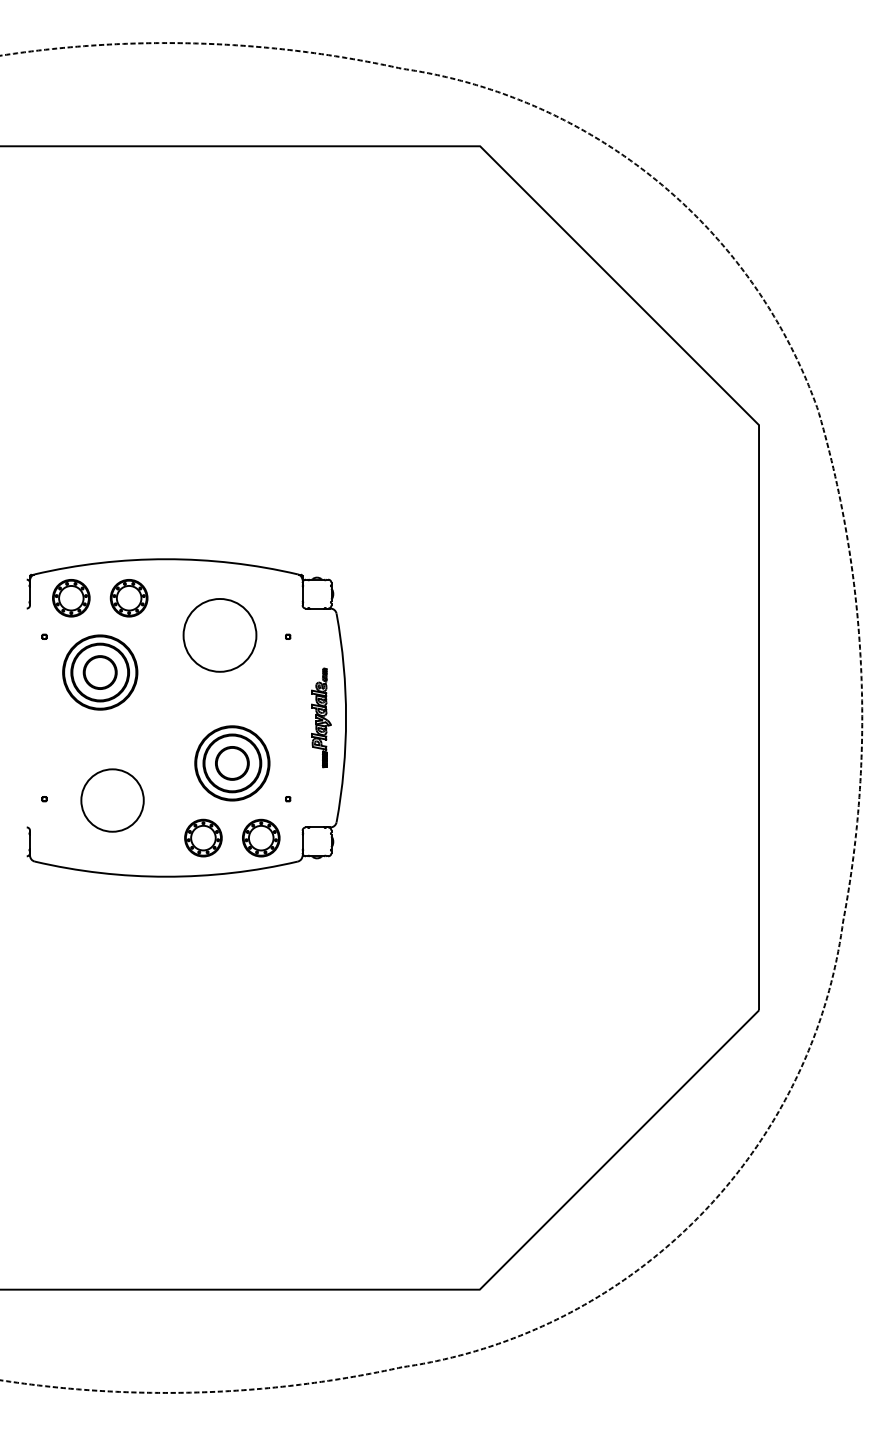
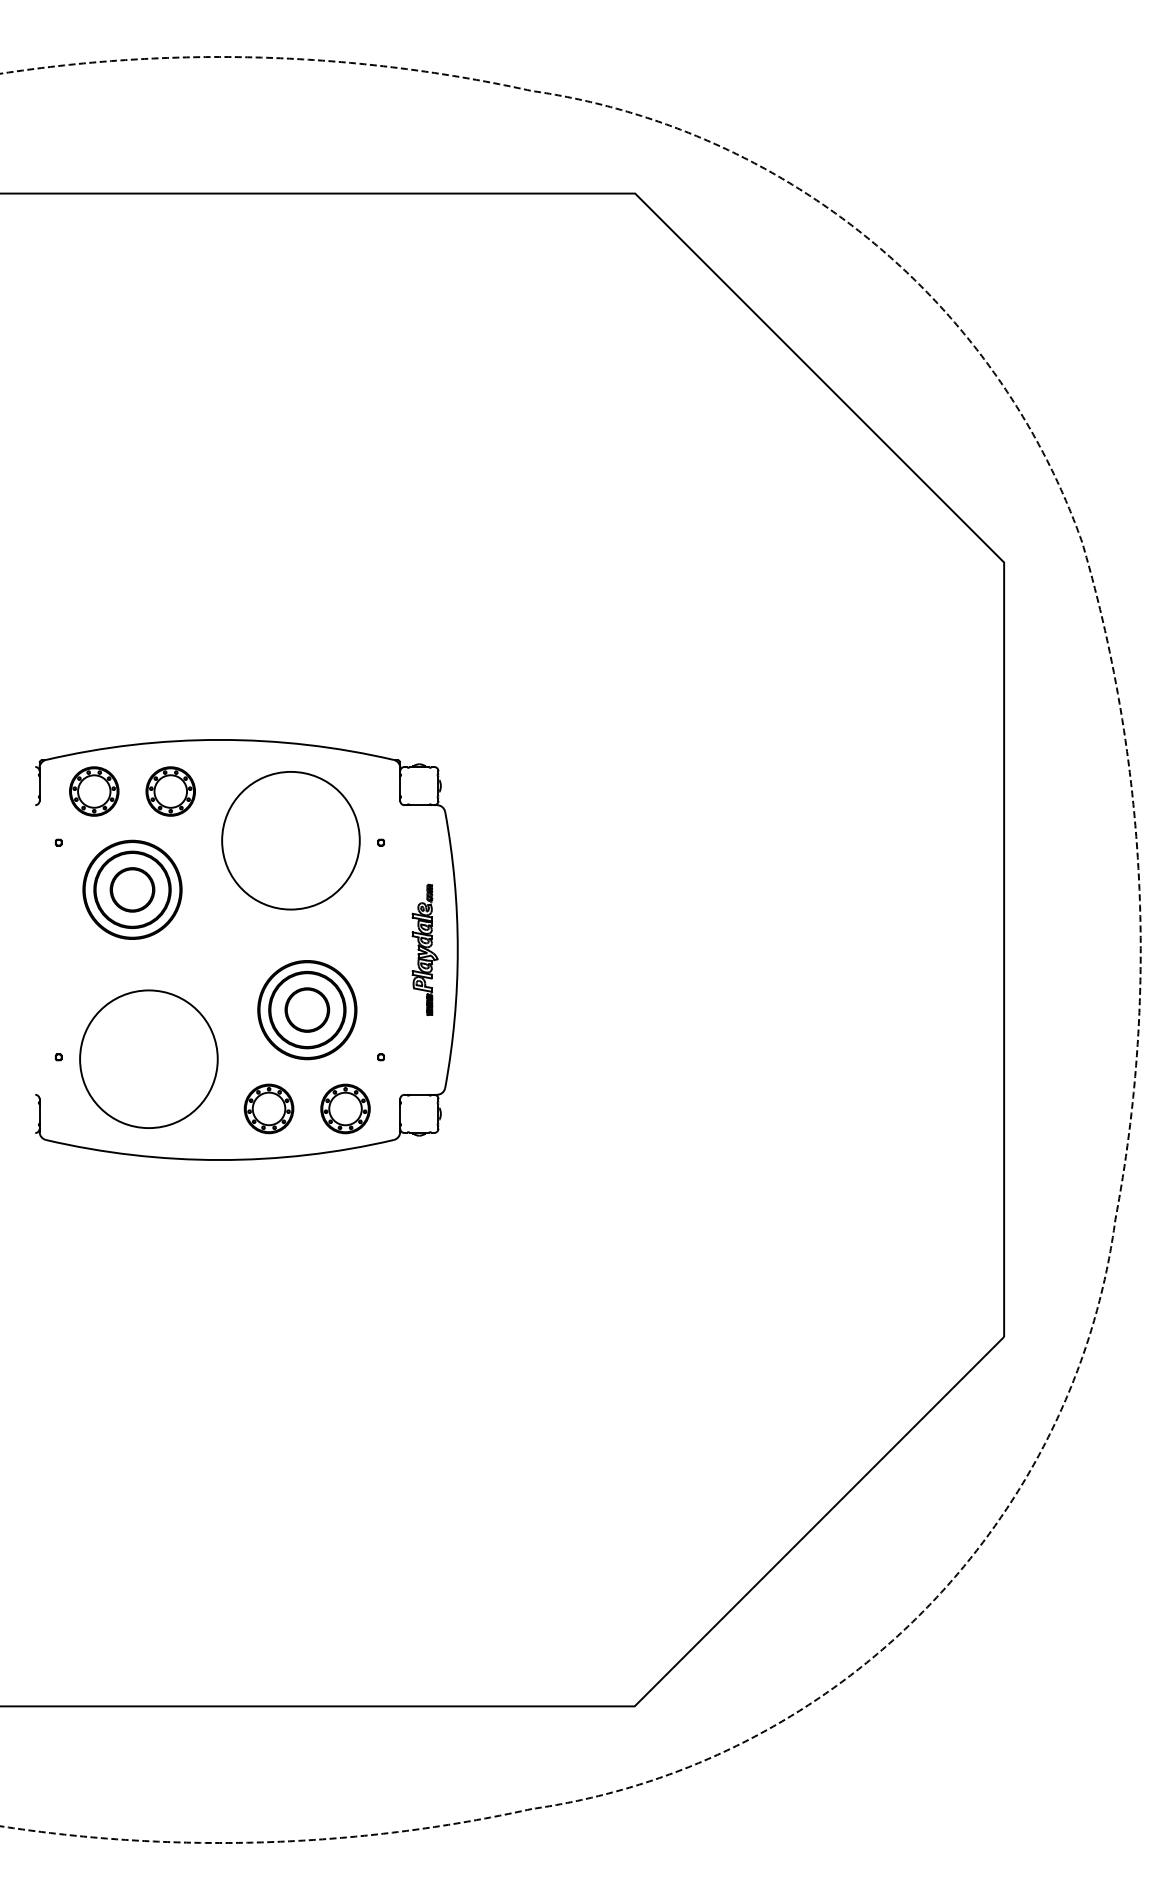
circle: (219, 635) -> (290, 840), size x1.43
circle: (112, 800) -> (148, 1059), size x1.67

